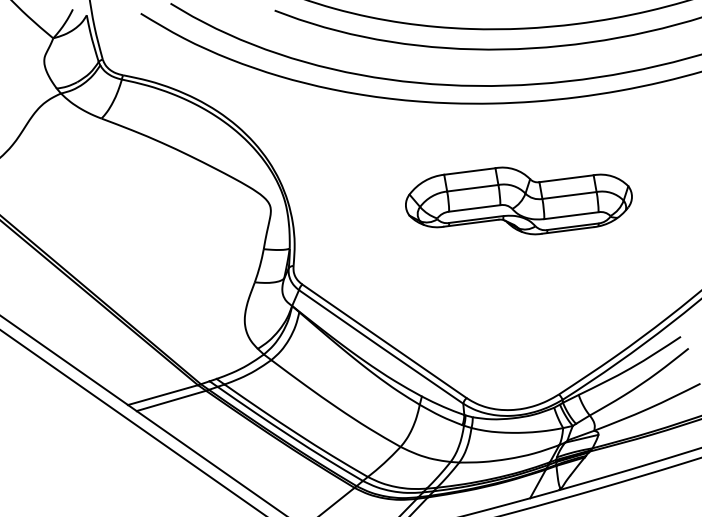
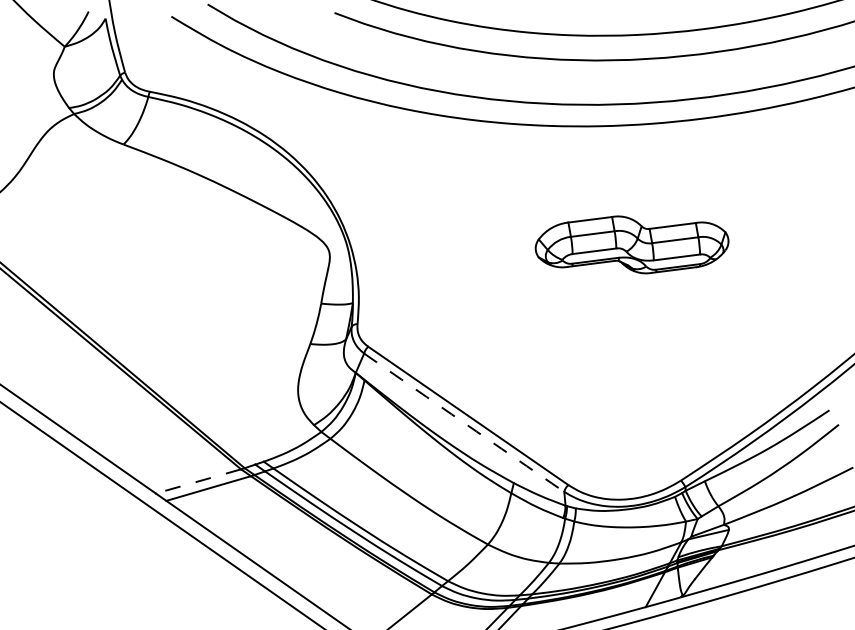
part: (518, 200) -> (631, 244), size x0.7
arc: (381, 347) -> (464, 423), solid -> dashed
line: (162, 395) -> (197, 481), solid -> dashed

